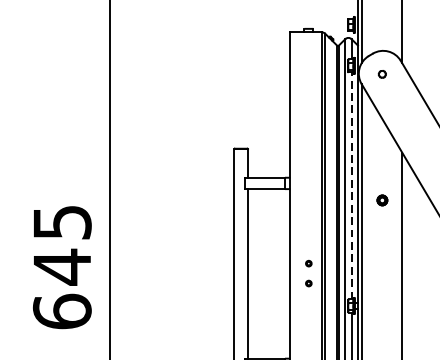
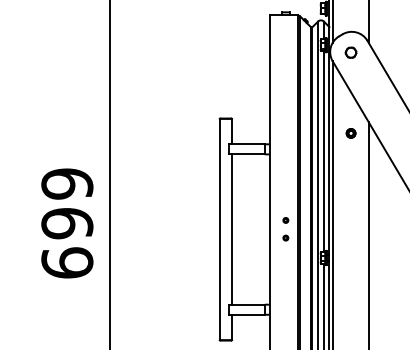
part: (381, 74) -> (350, 52), size x1.67
line: (351, 185) -> (323, 151), dashed -> solid
part: (381, 200) -> (350, 133), moved
text: (62, 245) -> (67, 204), 645 -> 699

